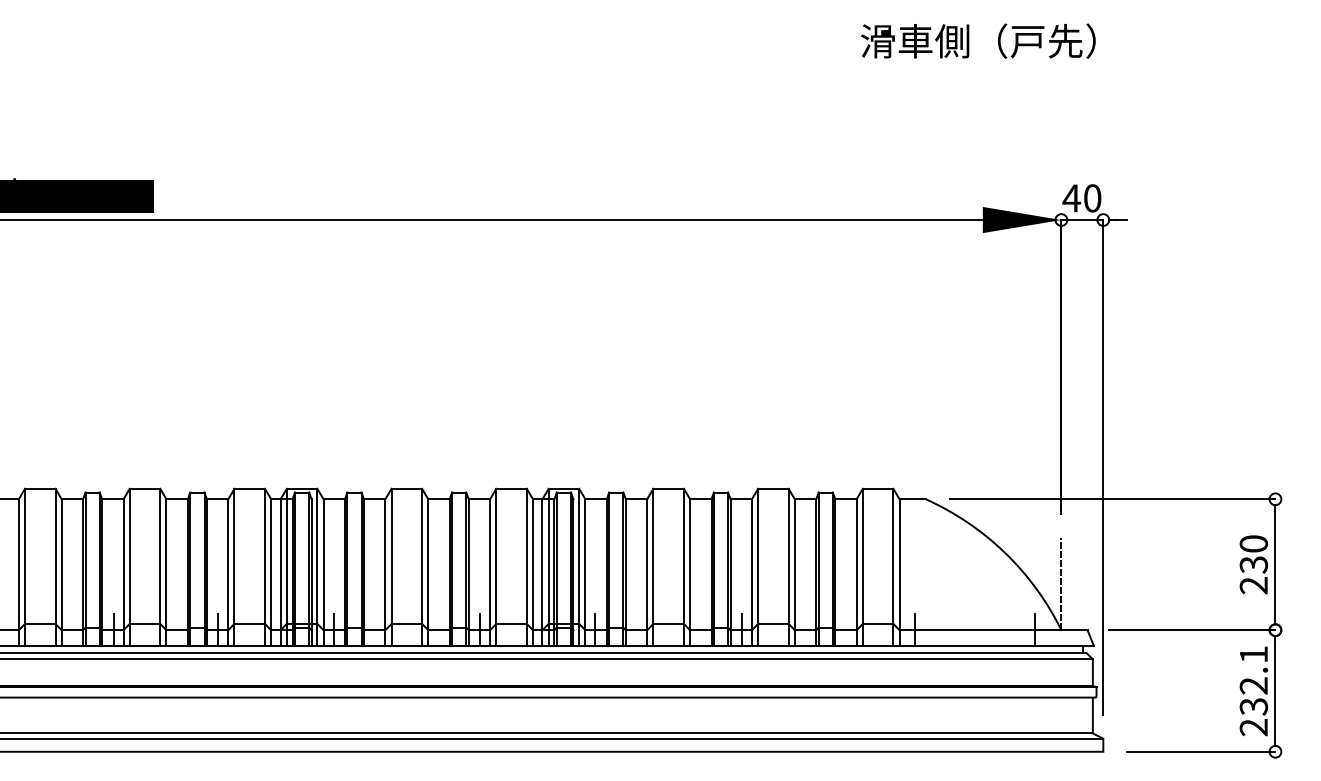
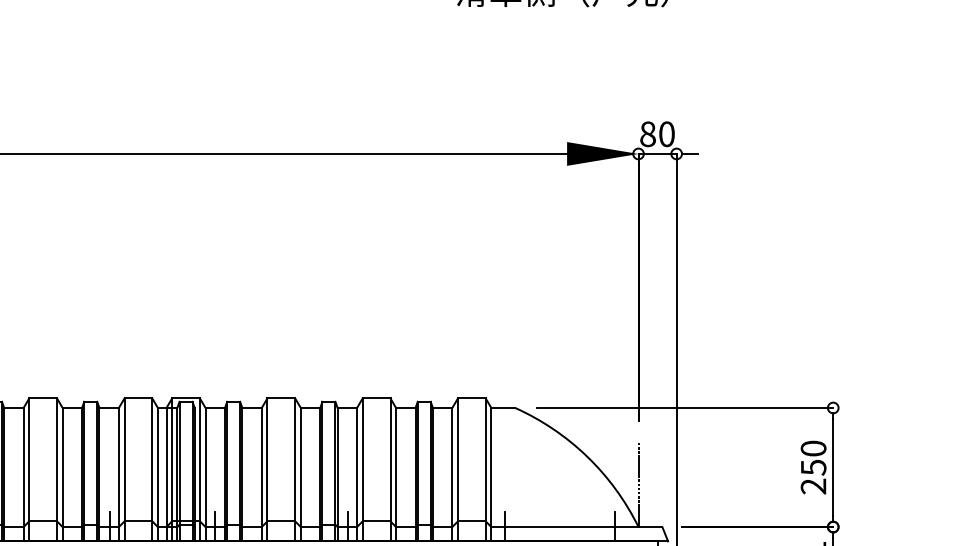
text: (1071, 198) -> (647, 134), 40 -> 80
text: (1253, 564) -> (813, 467), 230 -> 250

